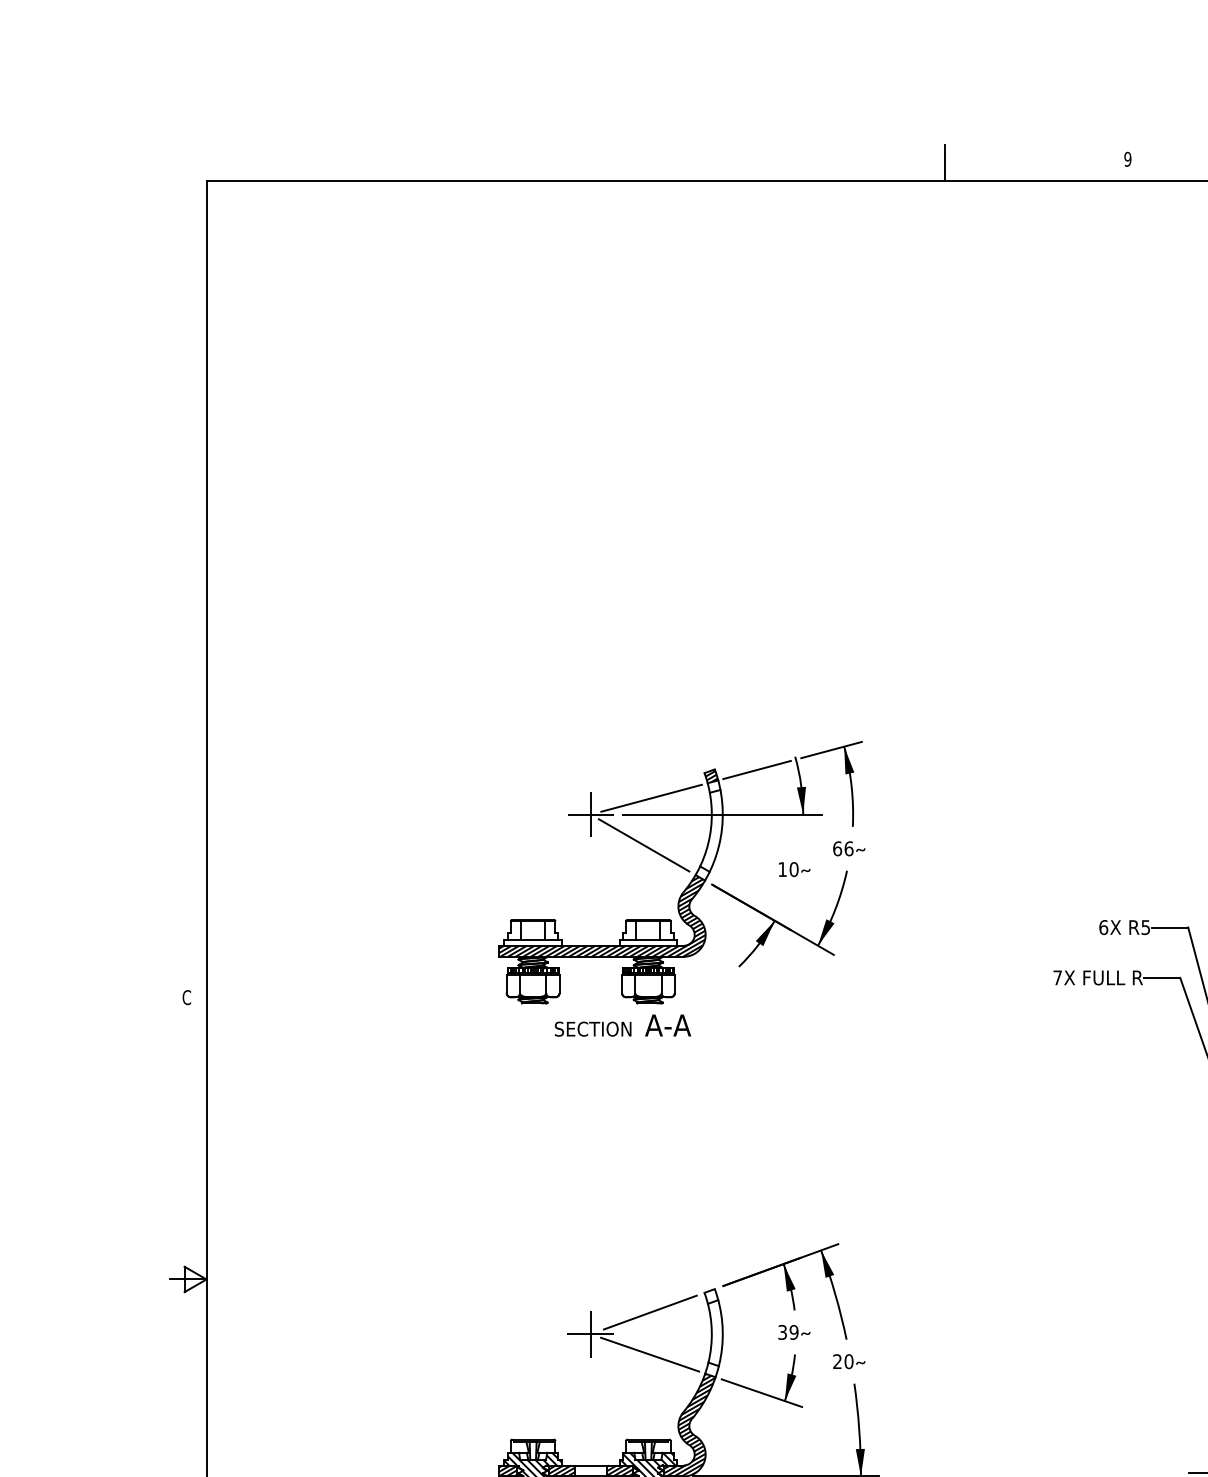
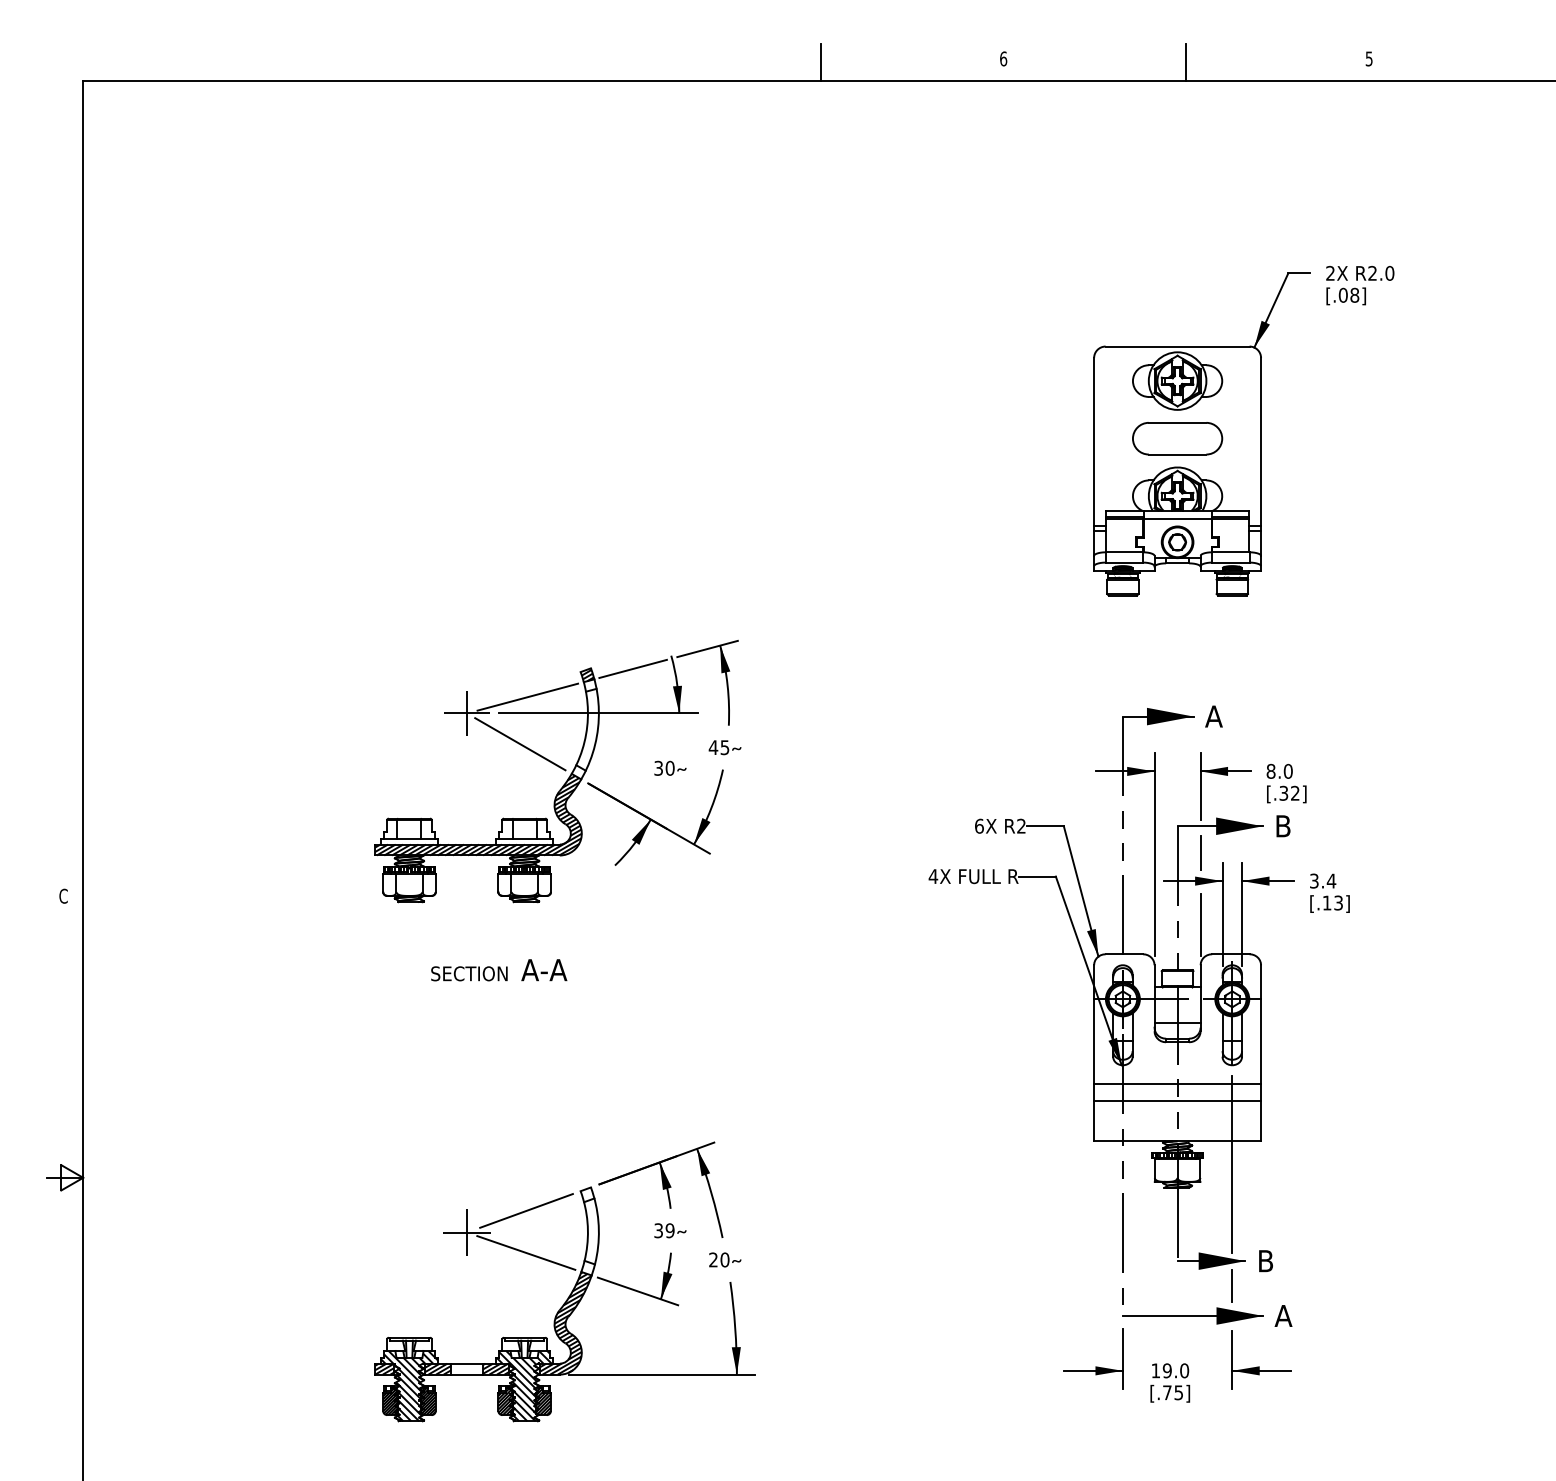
text: (1127, 158) -> (1003, 58), 9 -> 6
text: (842, 848) -> (718, 747), 66 -> 45
text: (782, 868) -> (658, 767), 10 -> 30
text: (1145, 926) -> (1021, 825), R5 -> R2
text: (1057, 977) -> (933, 876), 7X -> 4X
text: (623, 1025) -> (499, 970), moved

